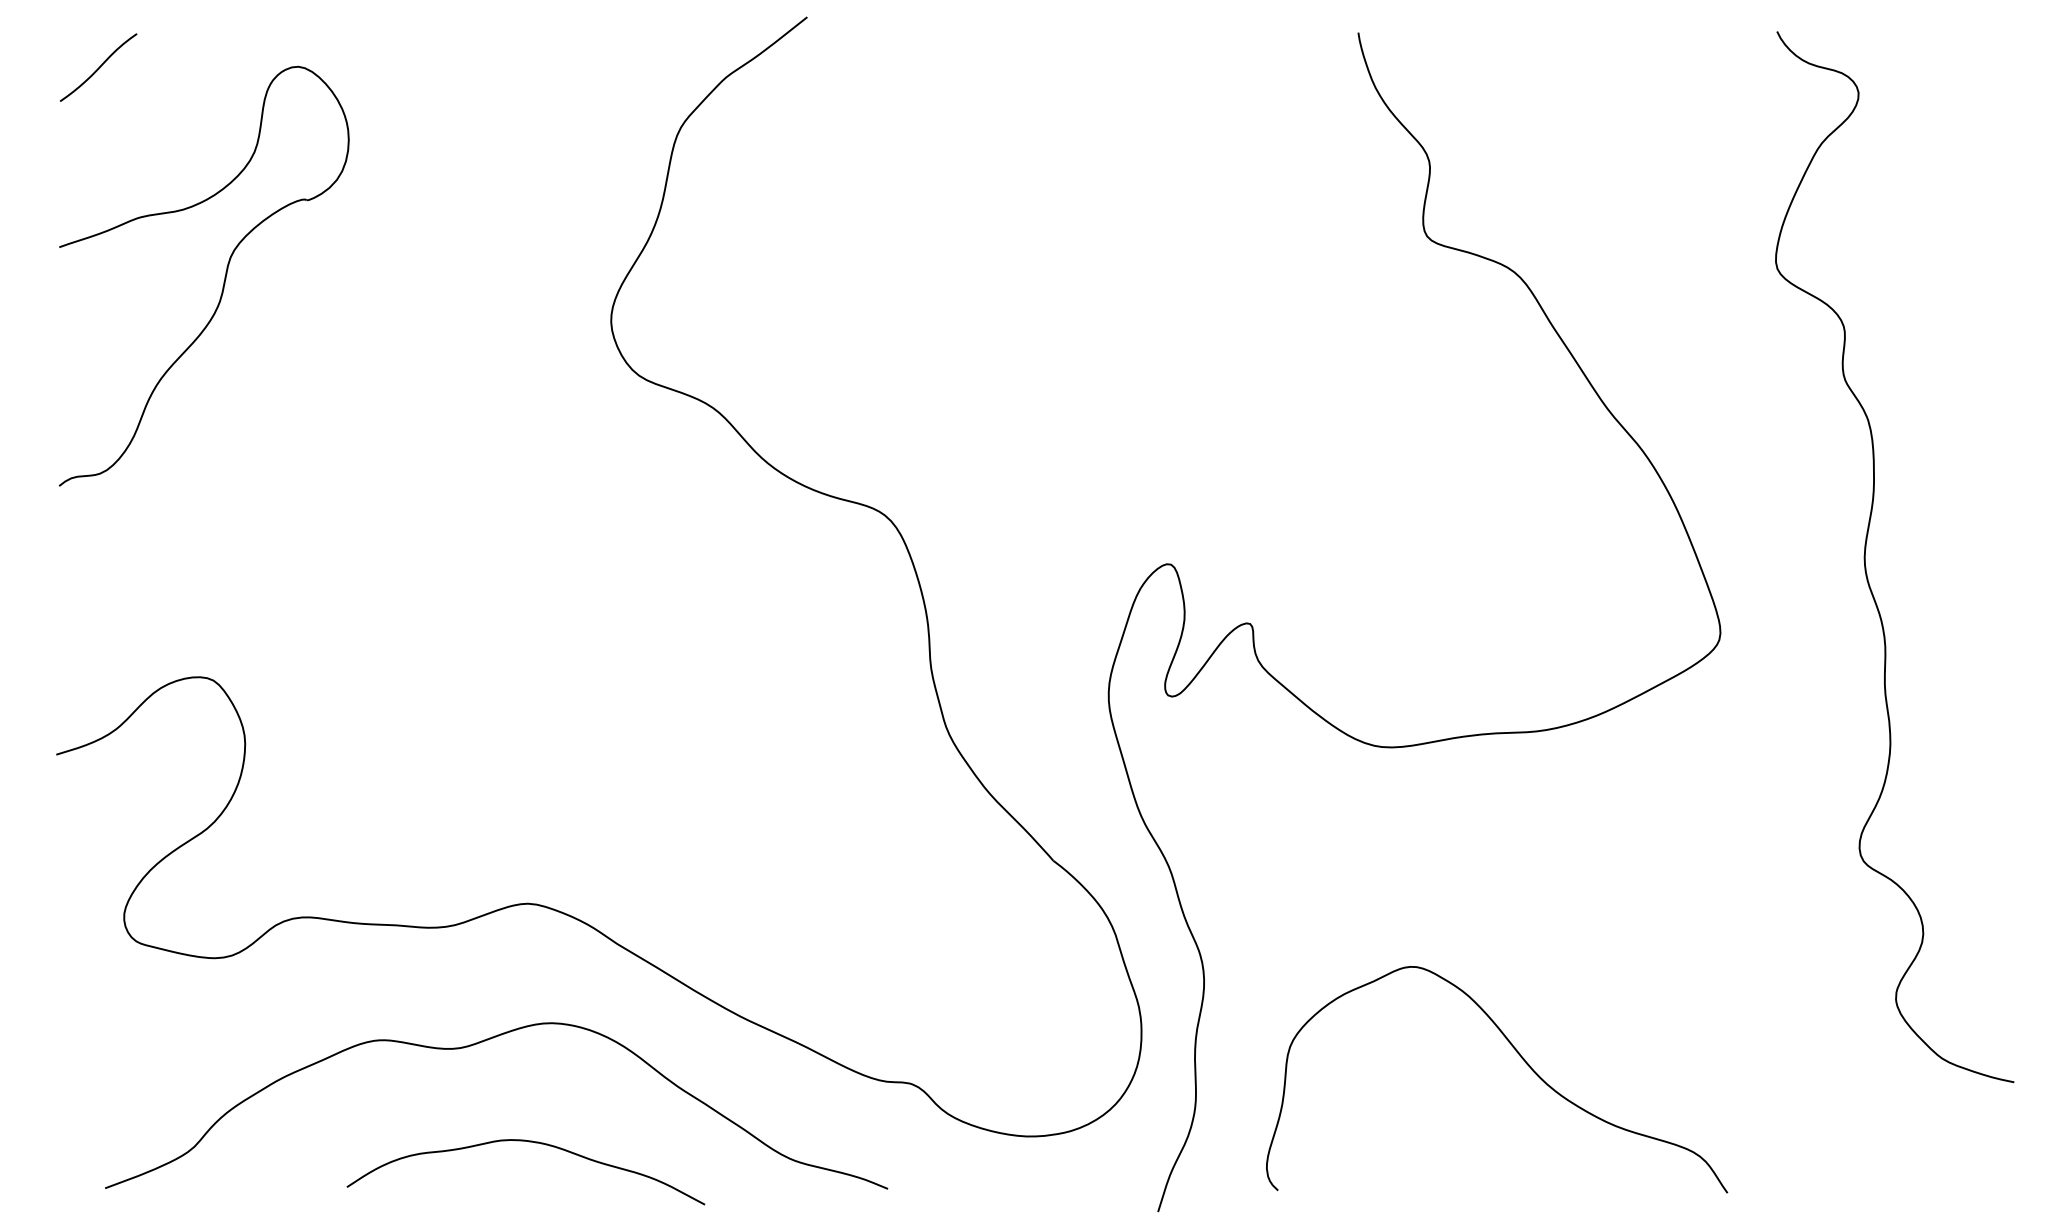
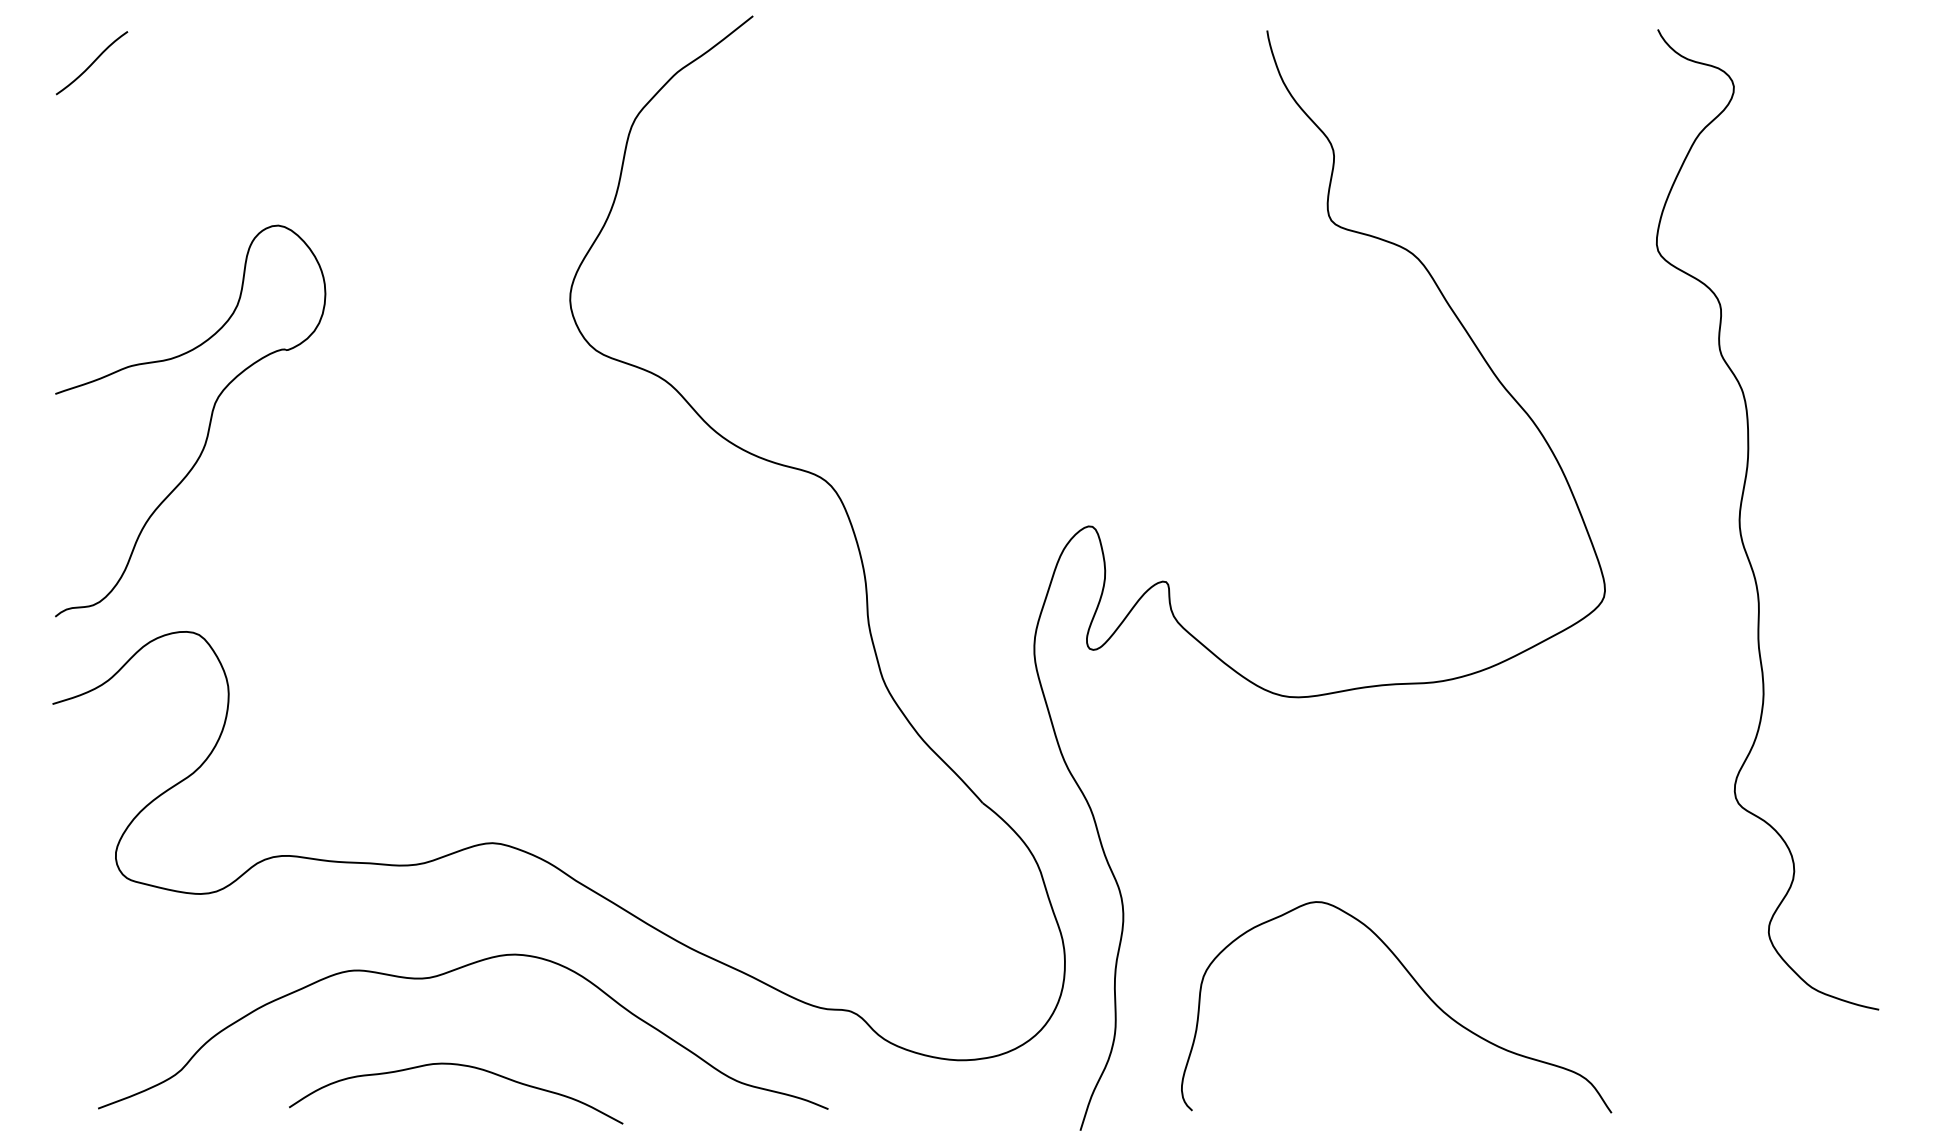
part: (223, 281) -> (208, 425), moved
curve: (529, 1142) -> (459, 1065), moved

